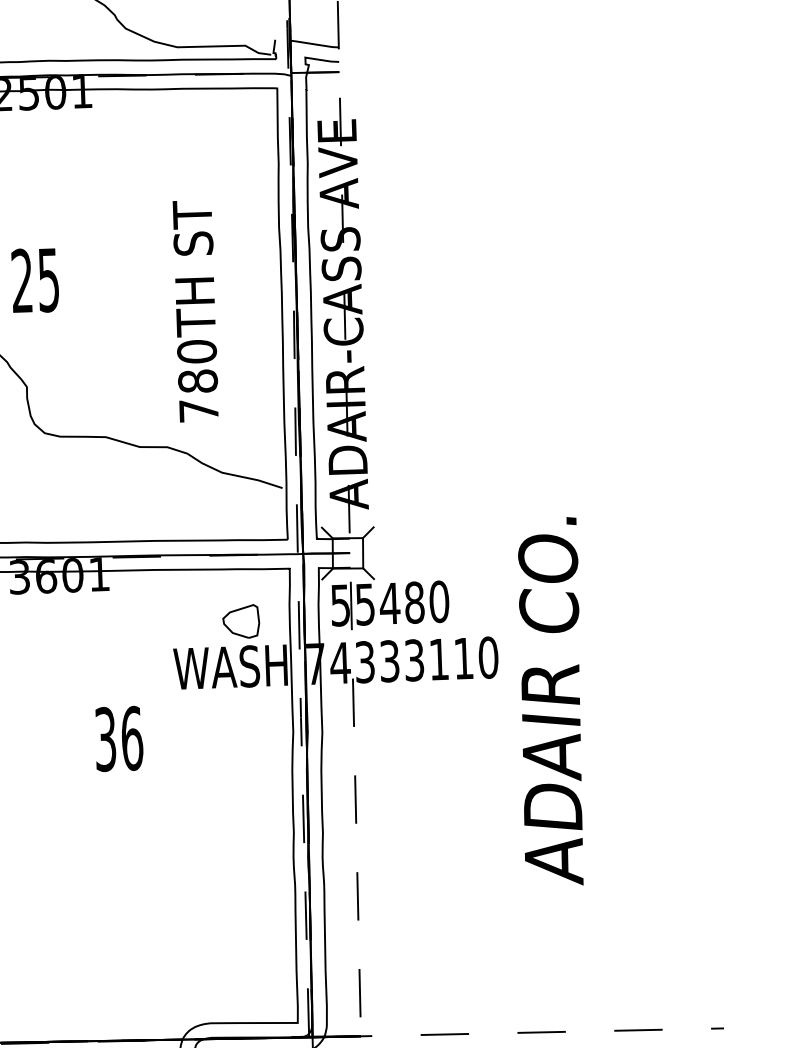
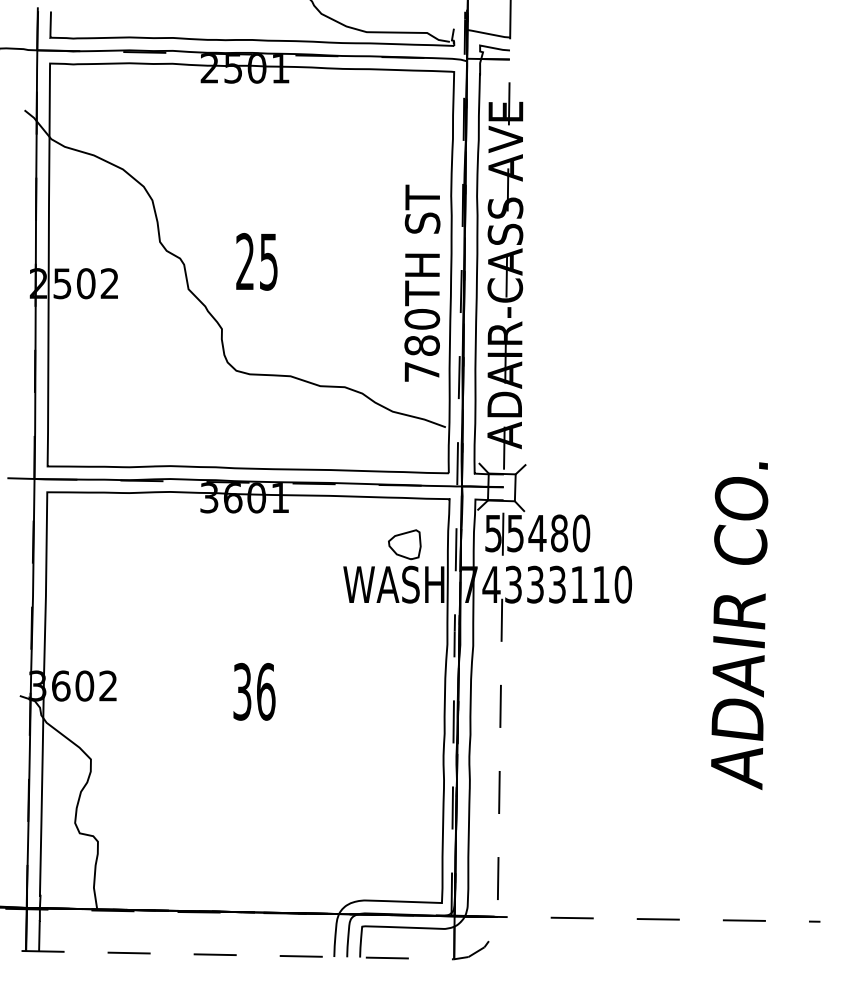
text: (34, 280) -> (256, 261), moved
text: (195, 310) -> (422, 282), moved
text: (551, 702) -> (739, 626), moved
text: (119, 738) -> (254, 691), moved

